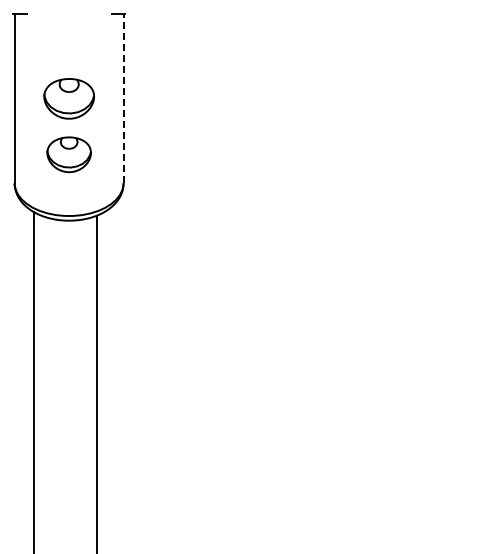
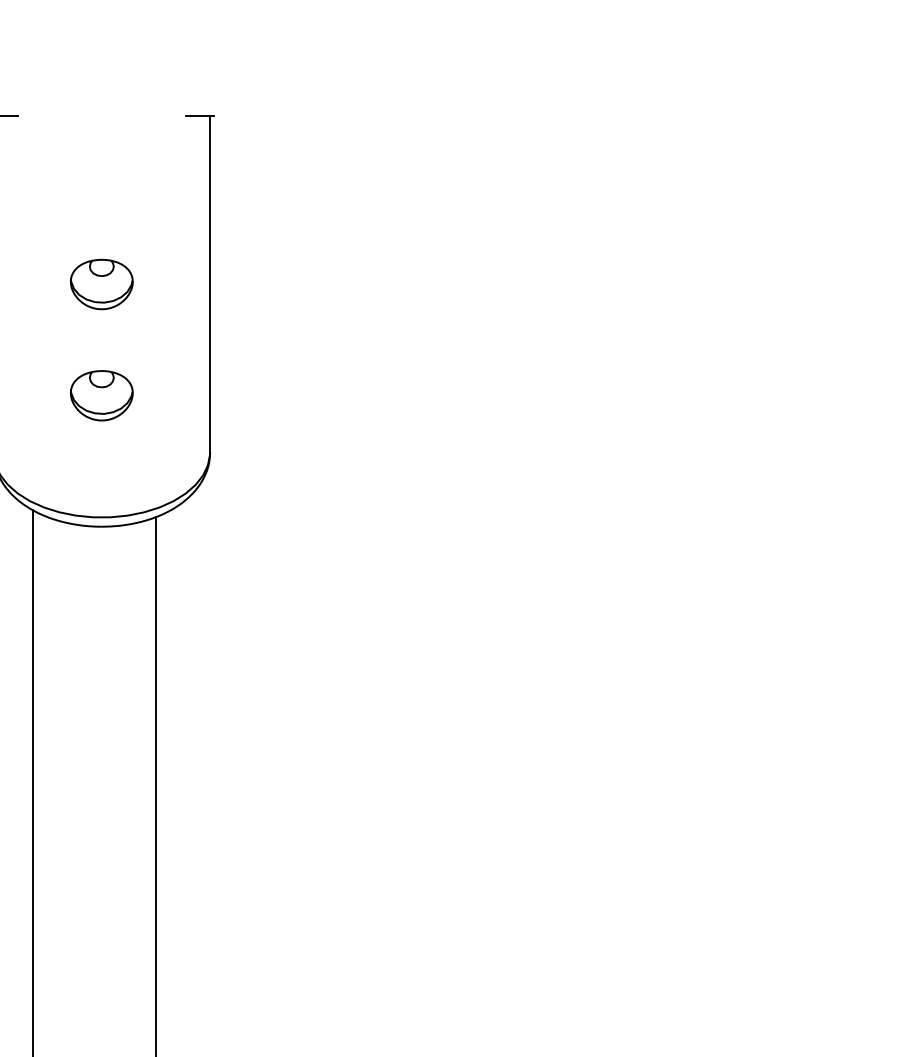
part: (68, 98) -> (100, 283), size x0.62
line: (123, 98) -> (209, 283), dashed -> solid
part: (68, 154) -> (100, 395), size x0.71

